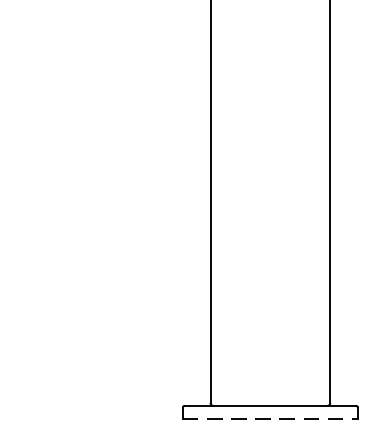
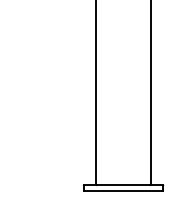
line: (270, 419) -> (123, 191), dashed -> solid

